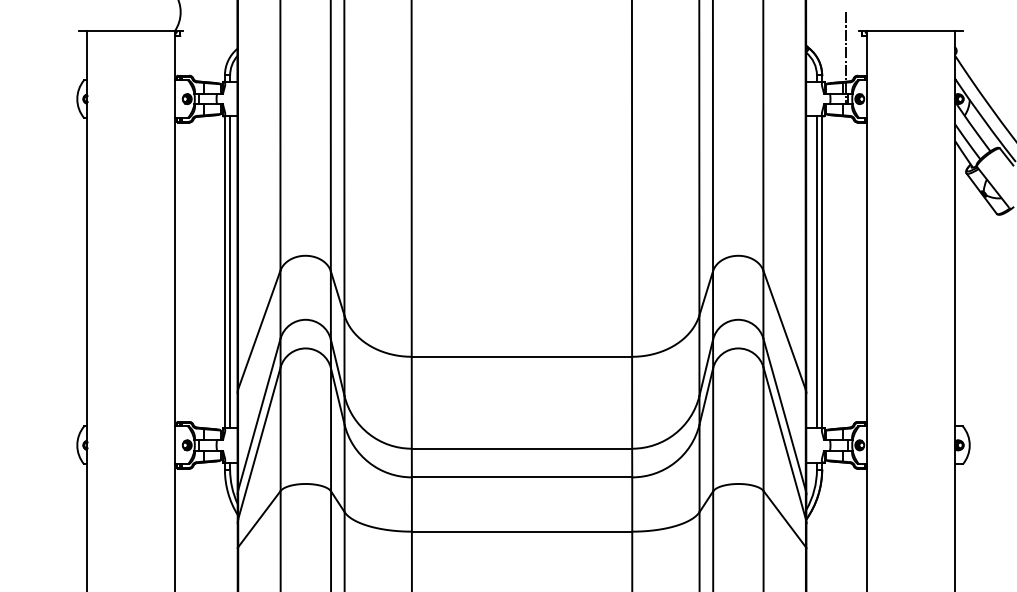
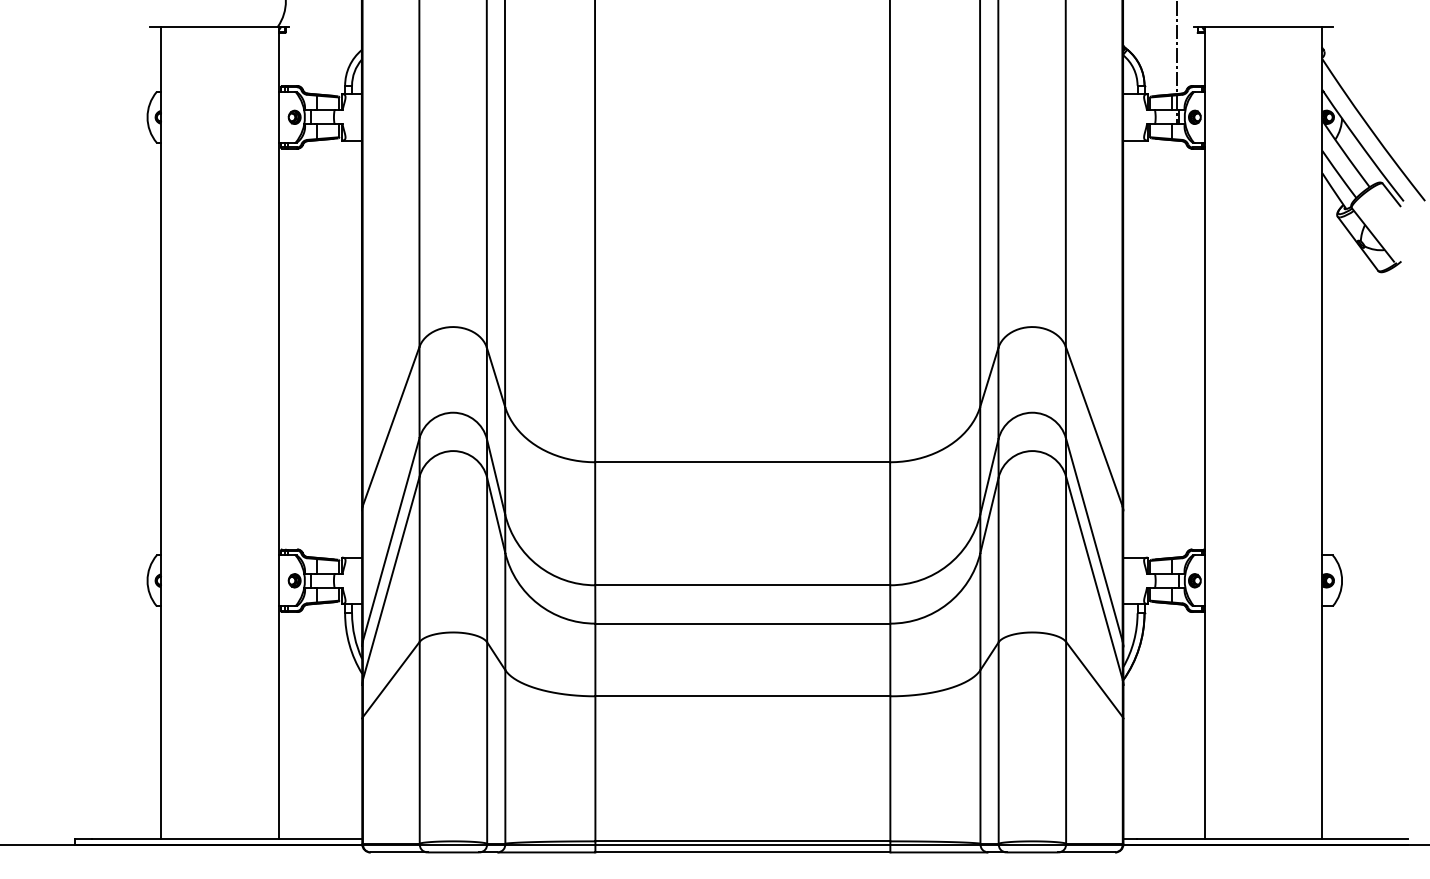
line: (225, 271) -> (345, 348), removed
line: (230, 271) -> (352, 348), removed
line: (816, 271) -> (1137, 348), removed
line: (822, 271) -> (1144, 348), removed

